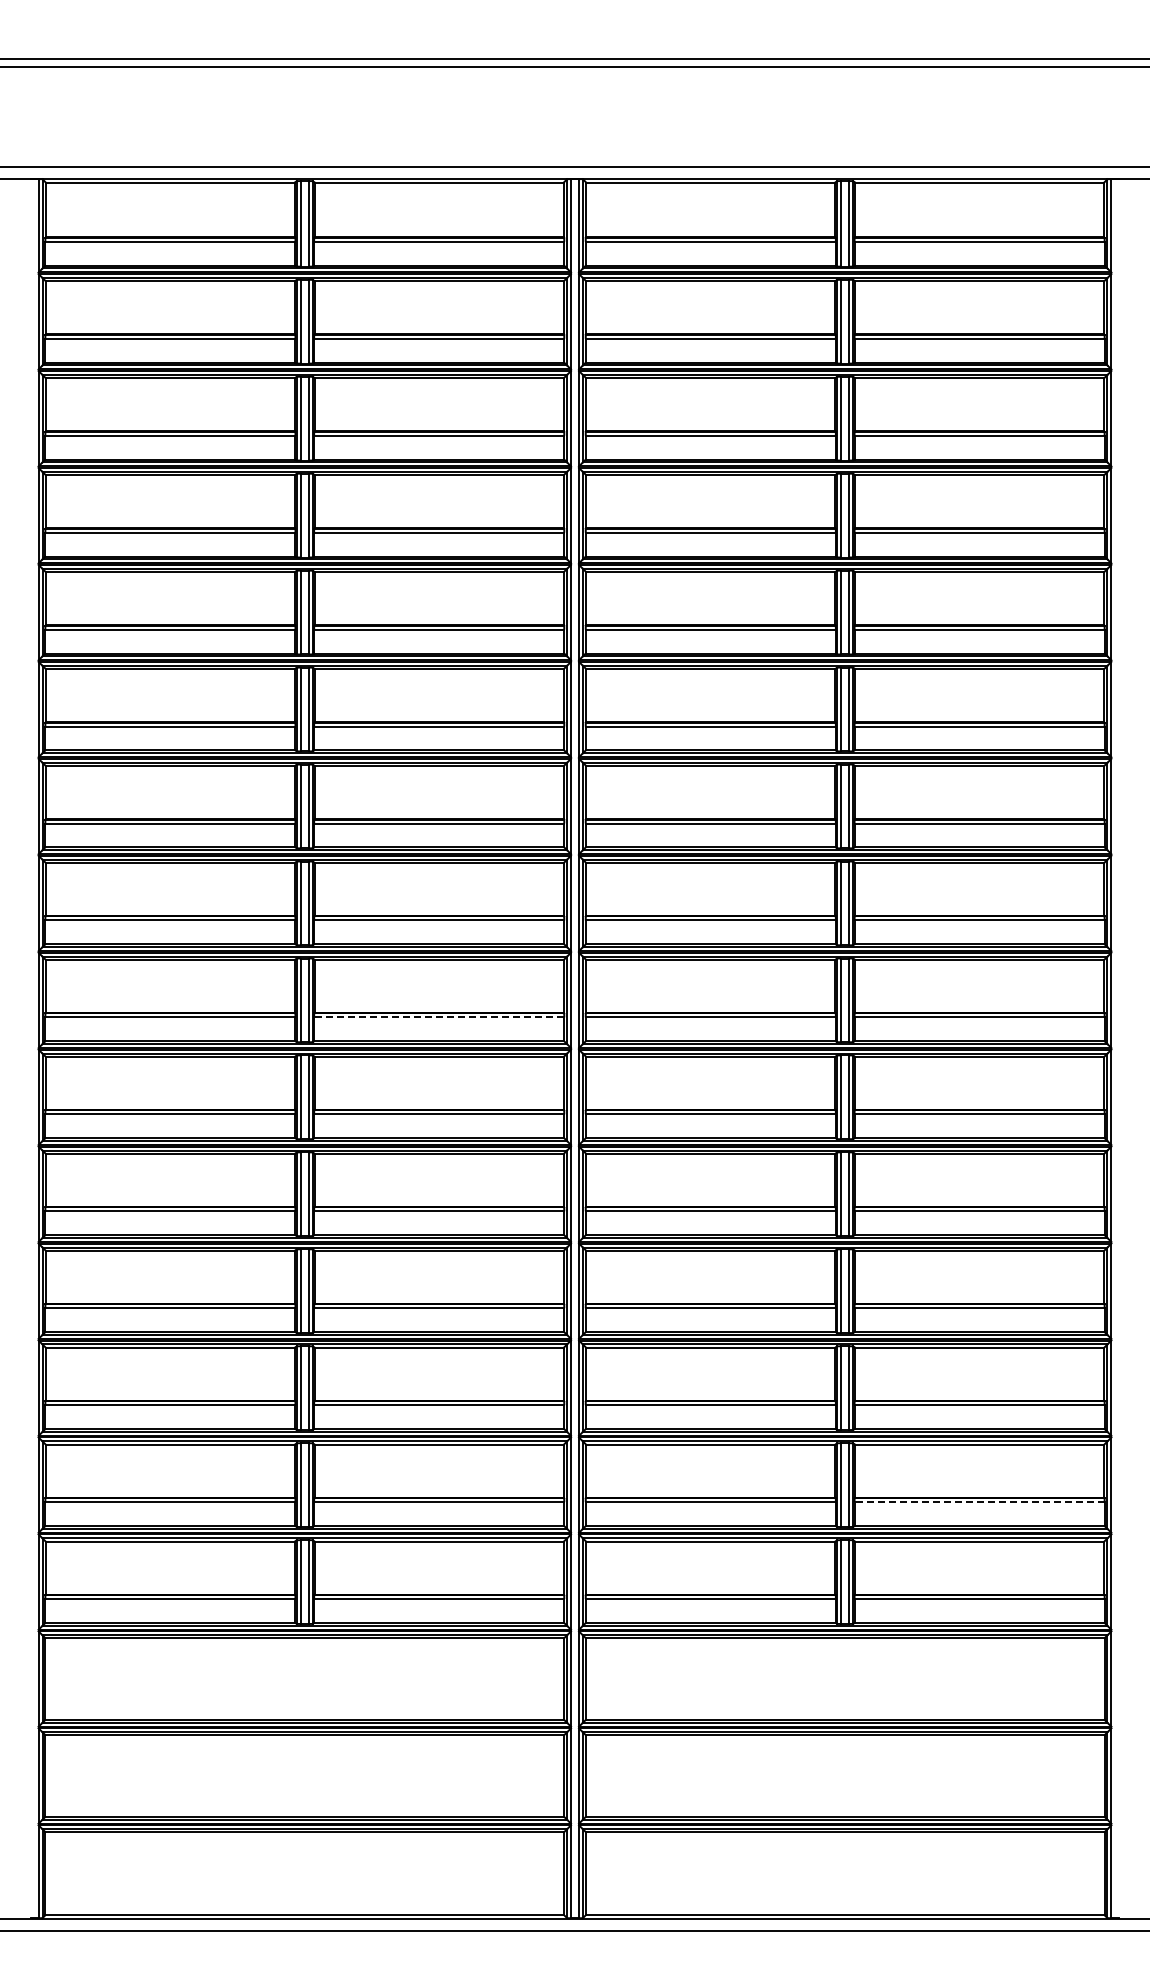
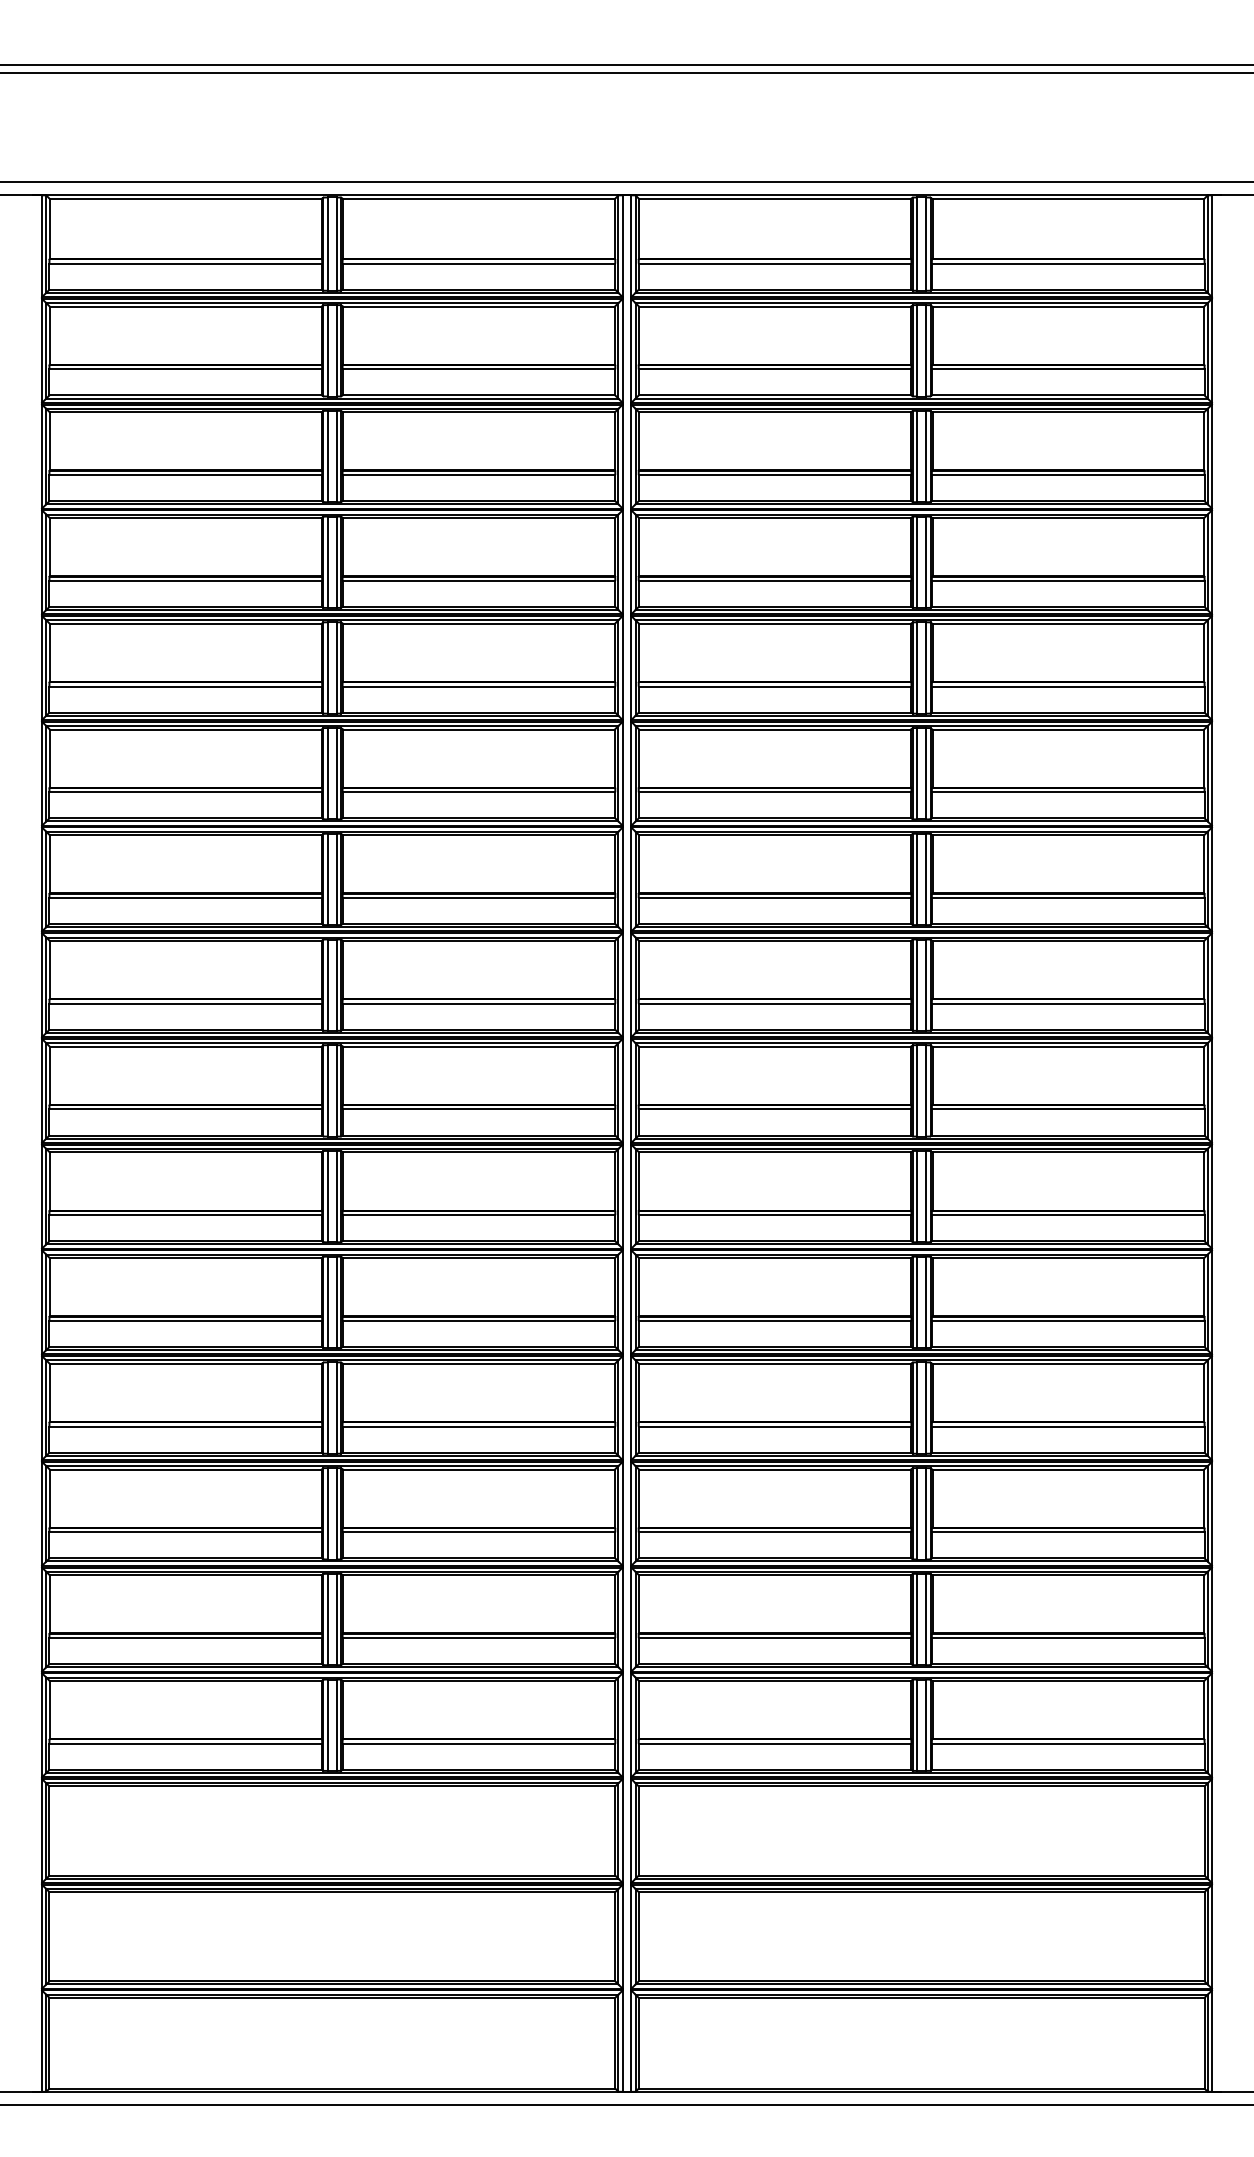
line: (438, 1017) -> (478, 1109), dashed -> solid
line: (979, 1502) -> (1068, 1638), dashed -> solid

